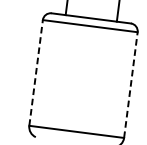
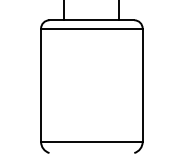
line: (36, 73) -> (41, 85), dashed -> solid
line: (130, 85) -> (142, 85), dashed -> solid

